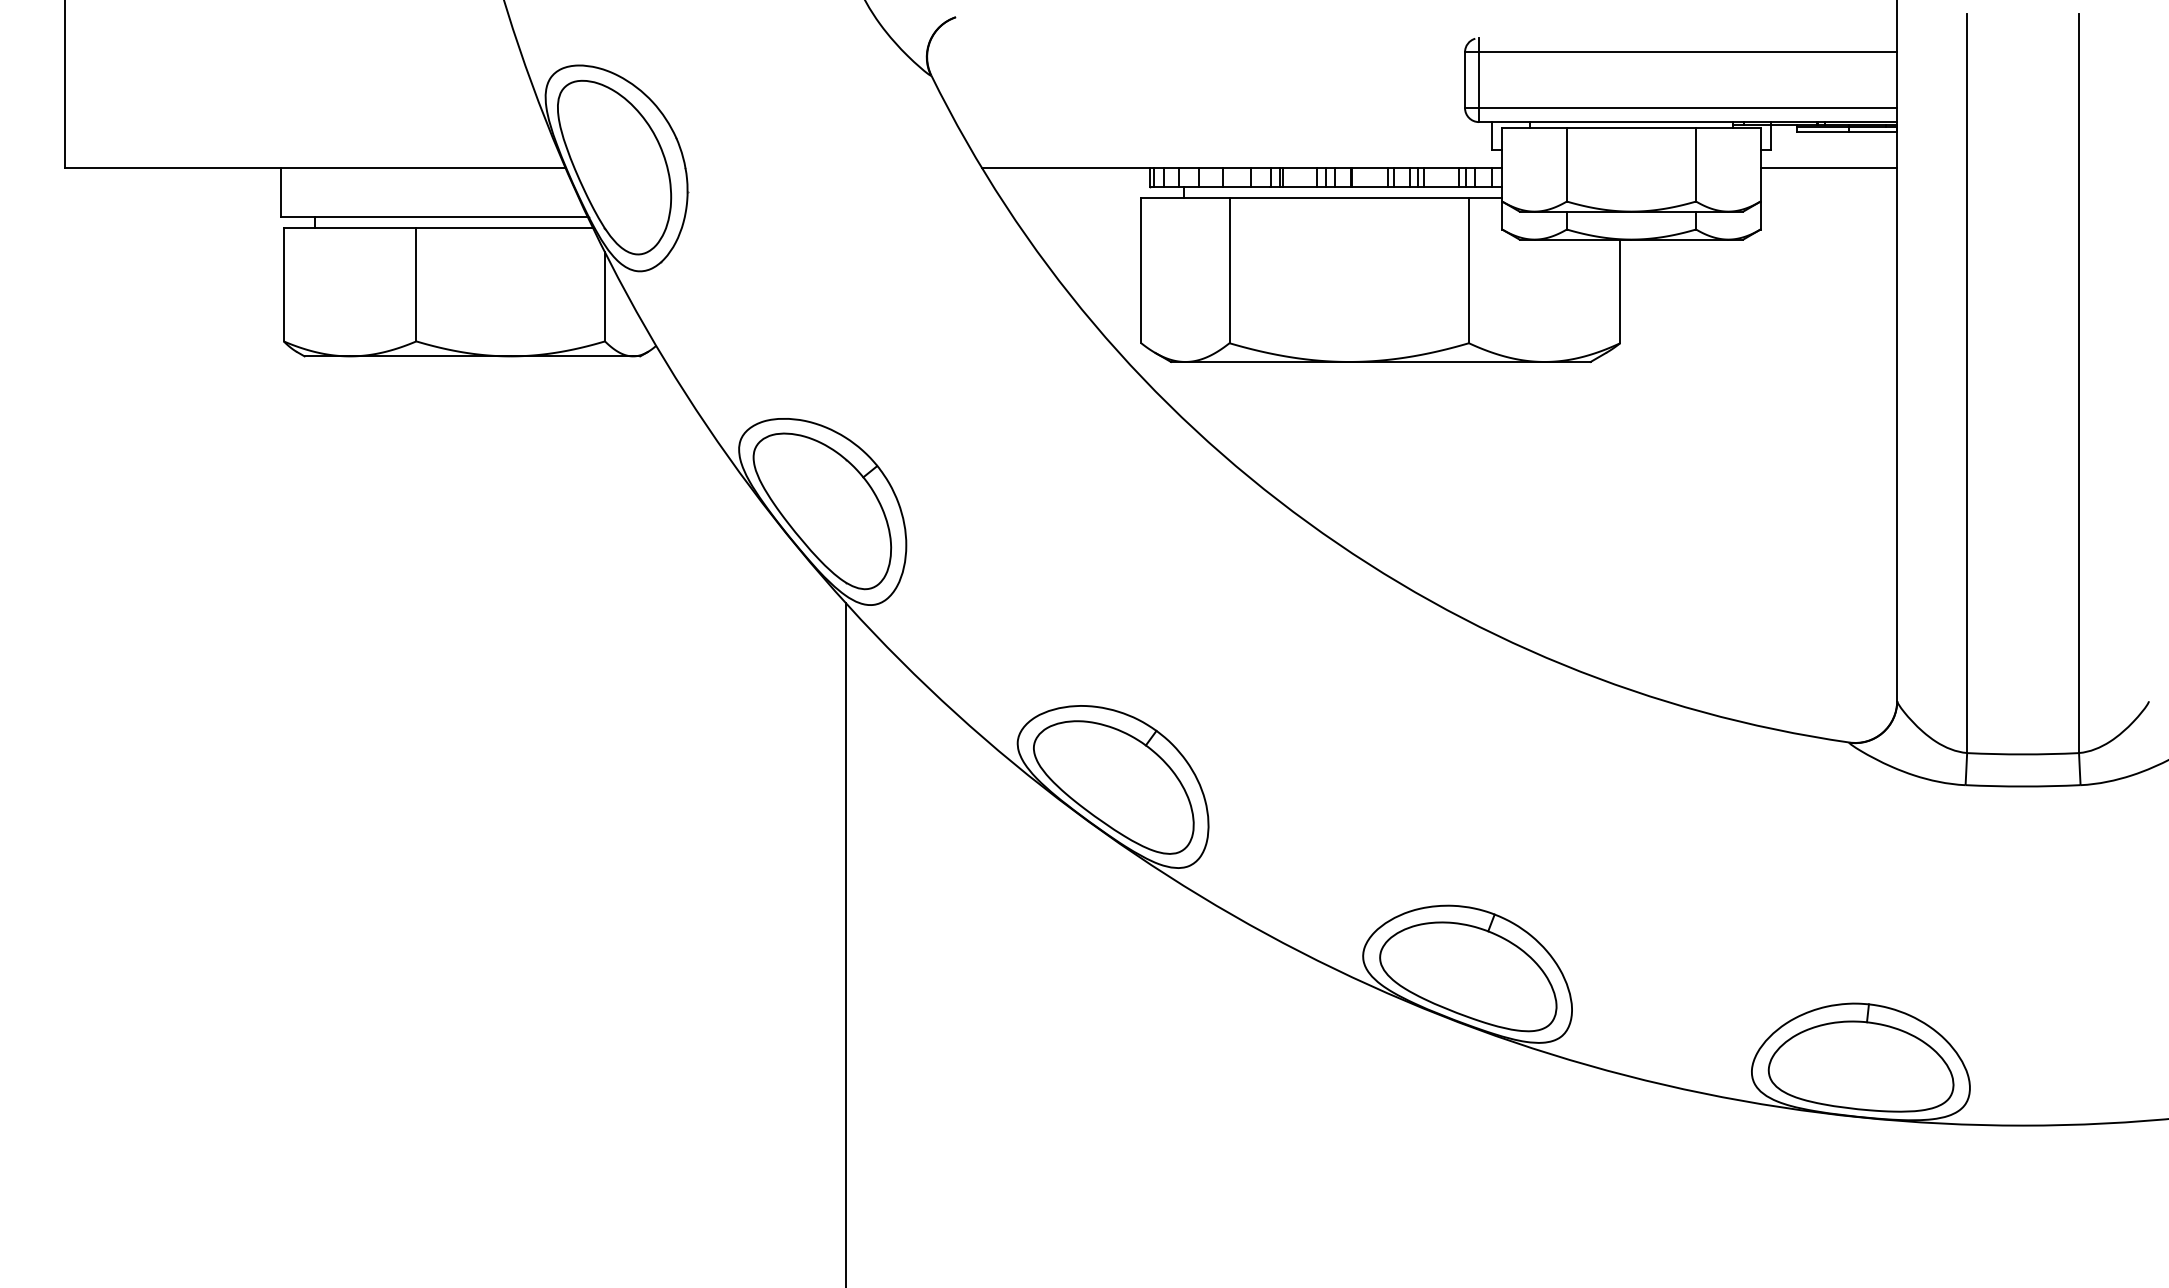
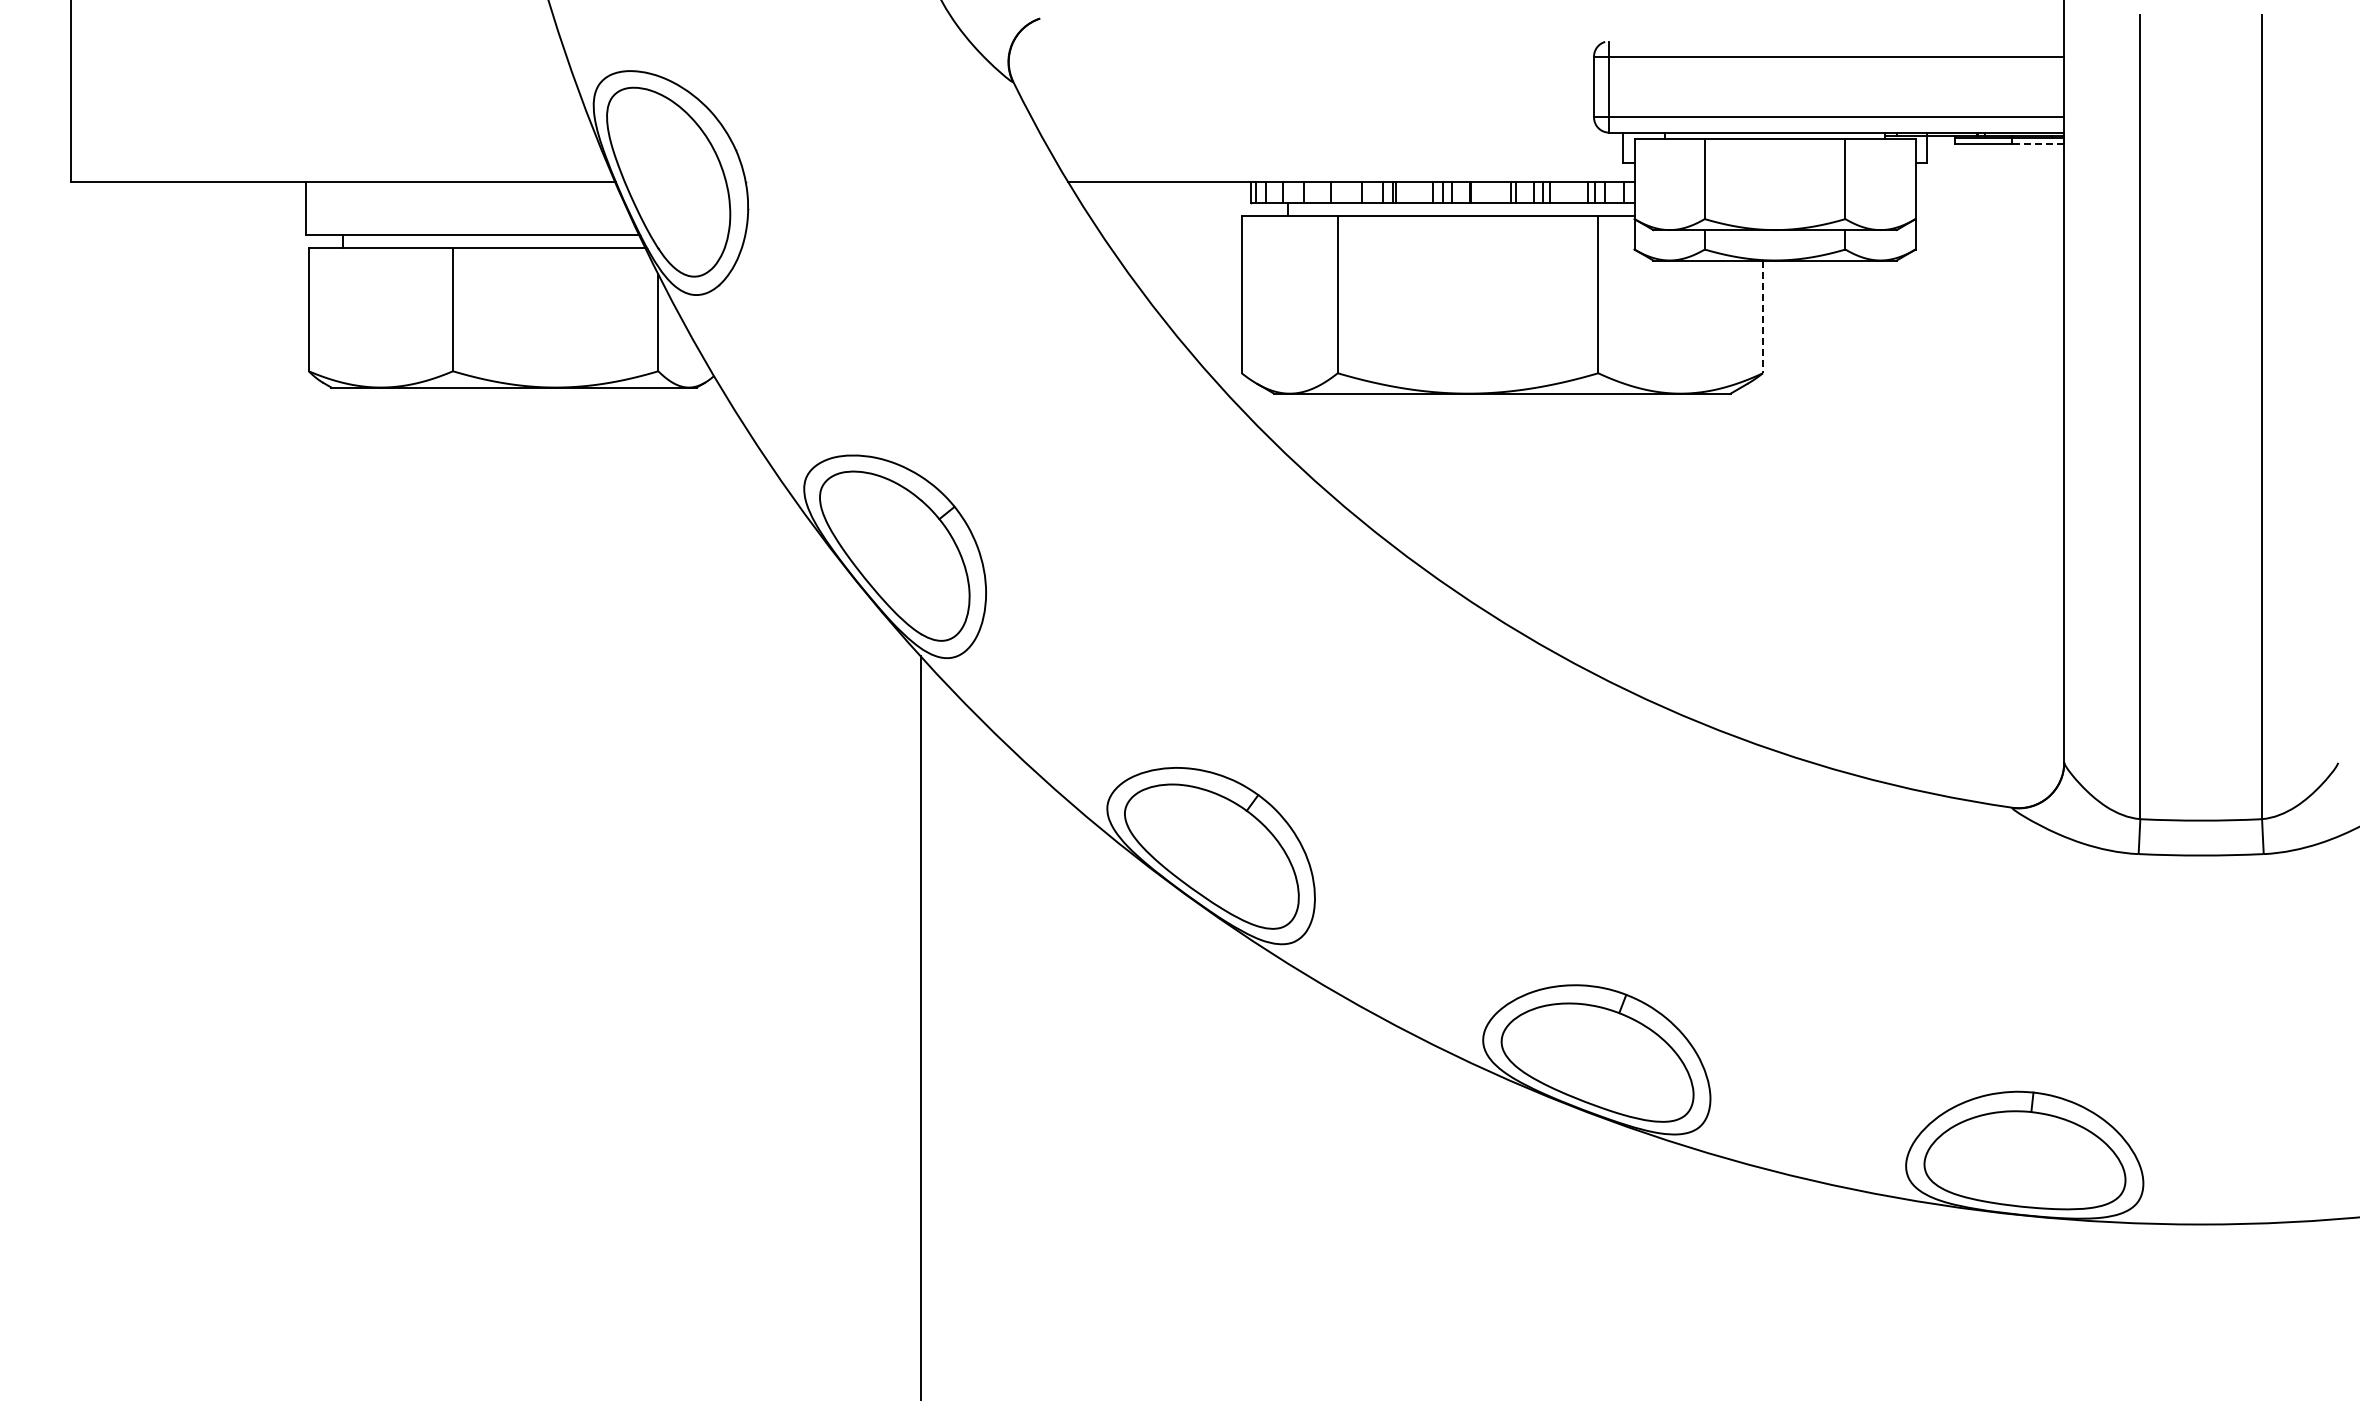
line: (1872, 132) -> (2037, 143), solid -> dashed
line: (1828, 167) -> (1989, 182), removed
line: (1619, 291) -> (1762, 317), solid -> dashed

